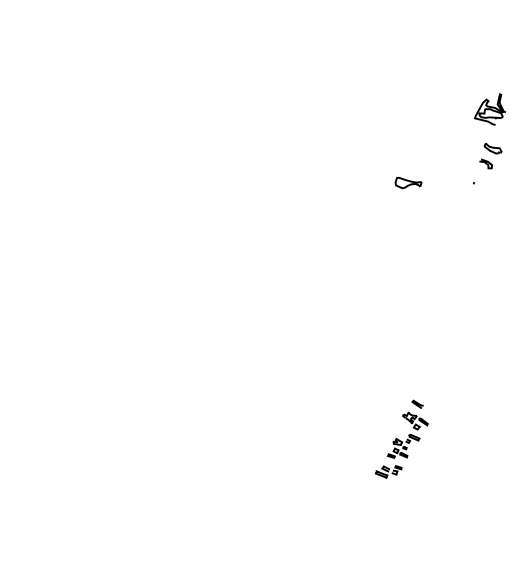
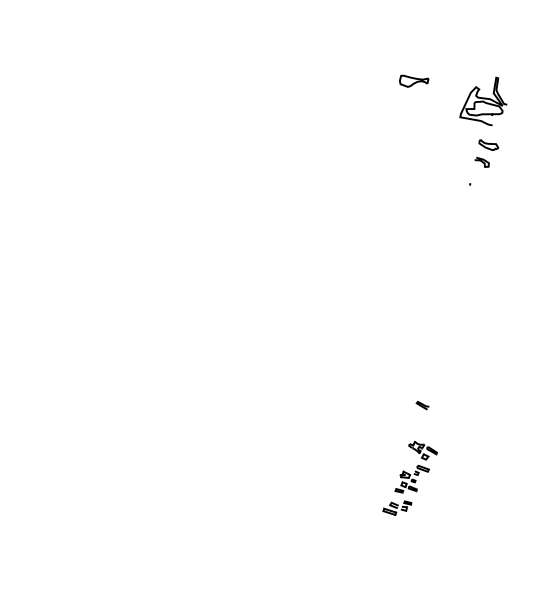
part: (489, 109) -> (481, 102), size x1.4
part: (408, 183) -> (414, 81), moved
curve: (417, 403) -> (422, 404), moved

